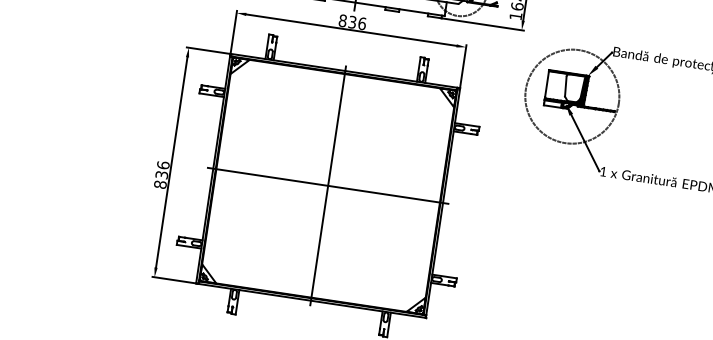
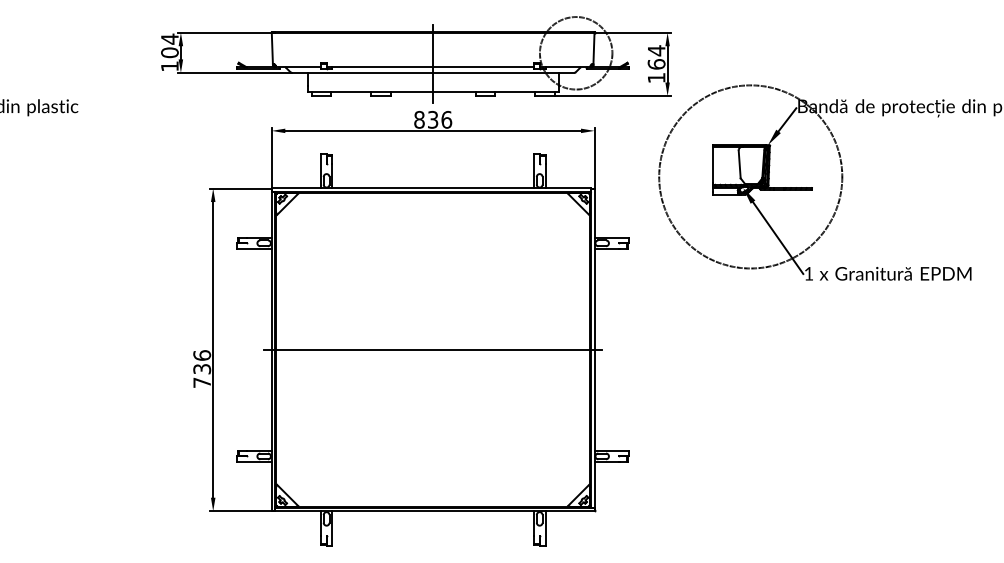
circle: (572, 96) -> (750, 176), size x1.4
text: (160, 184) -> (202, 382), 836 -> 736
line: (328, 185) -> (433, 349), removed

